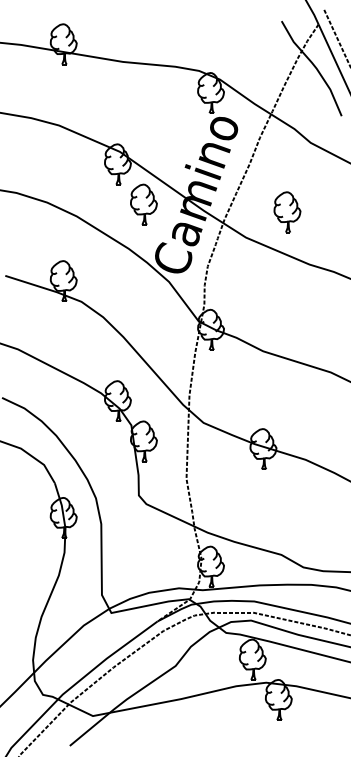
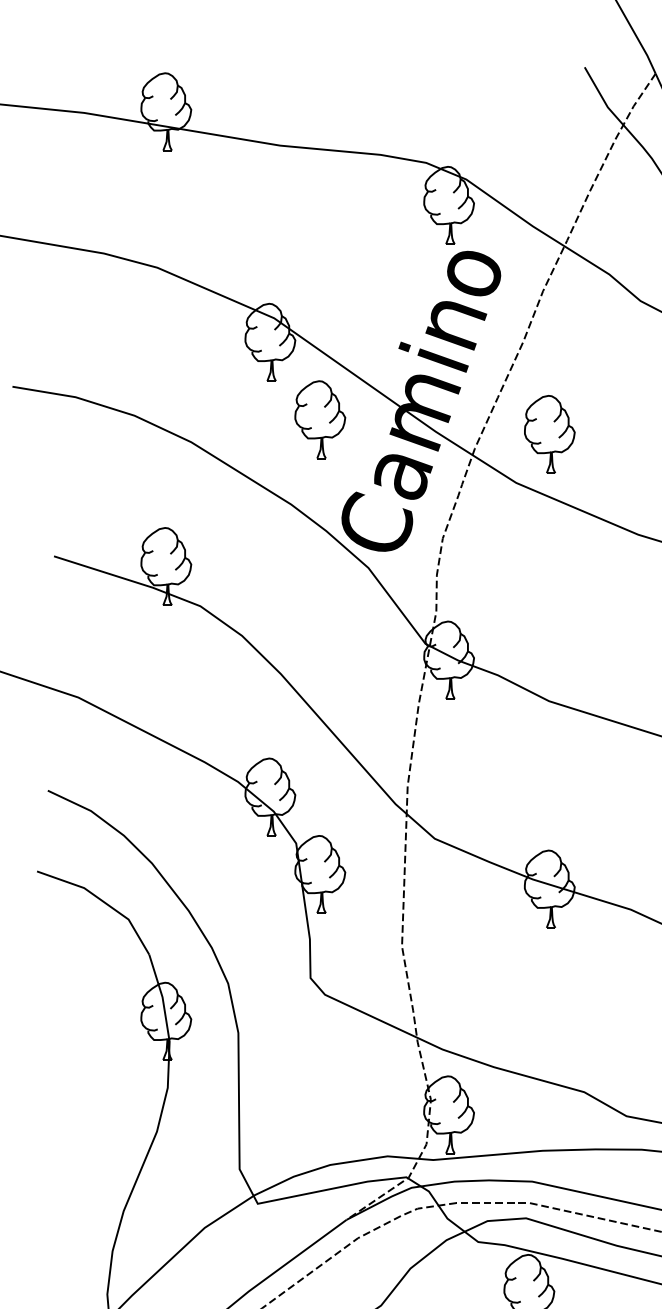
part: (287, 212) -> (549, 434), moved

